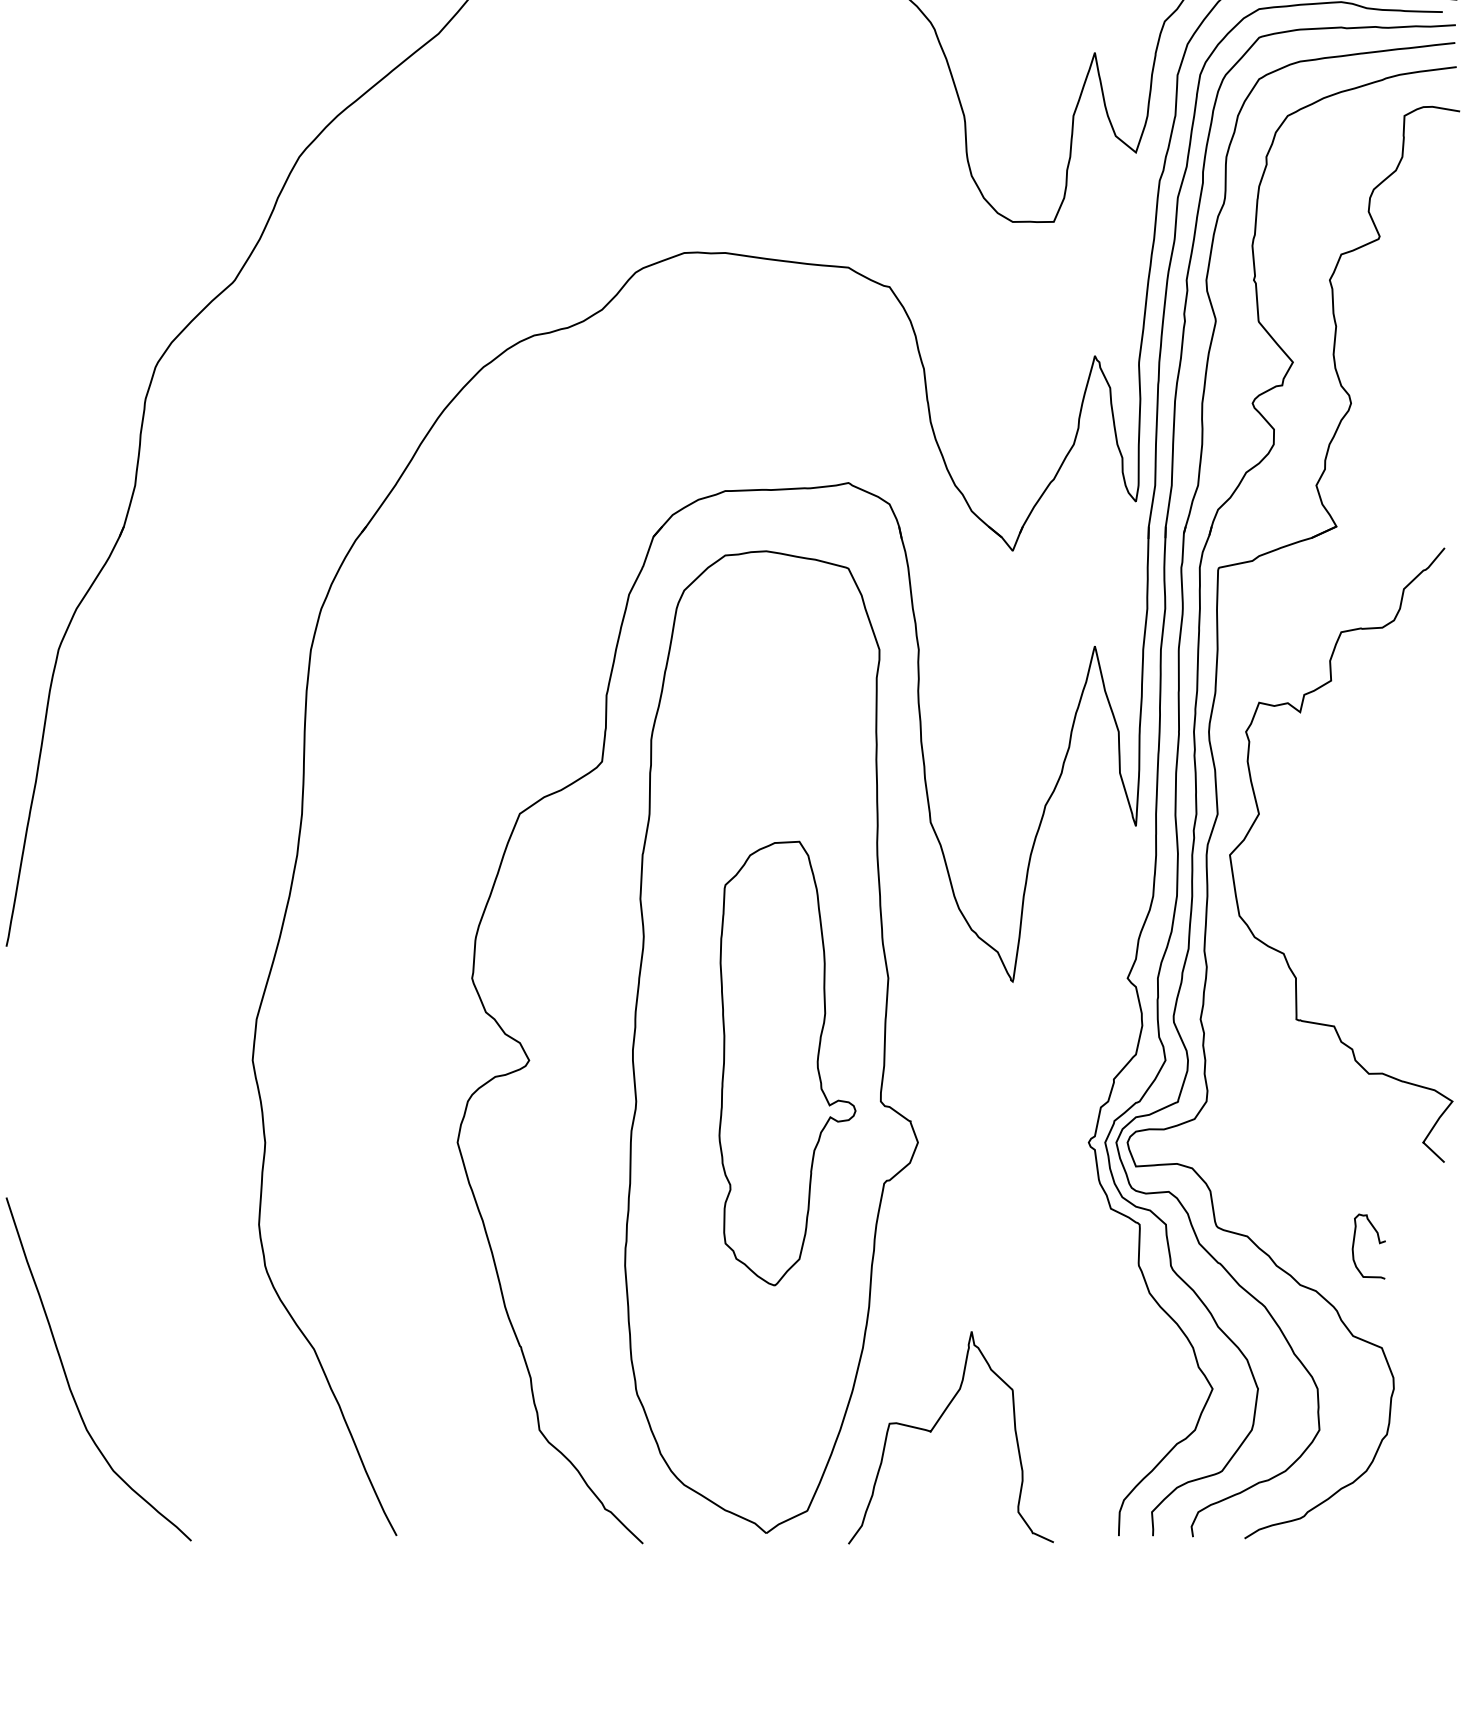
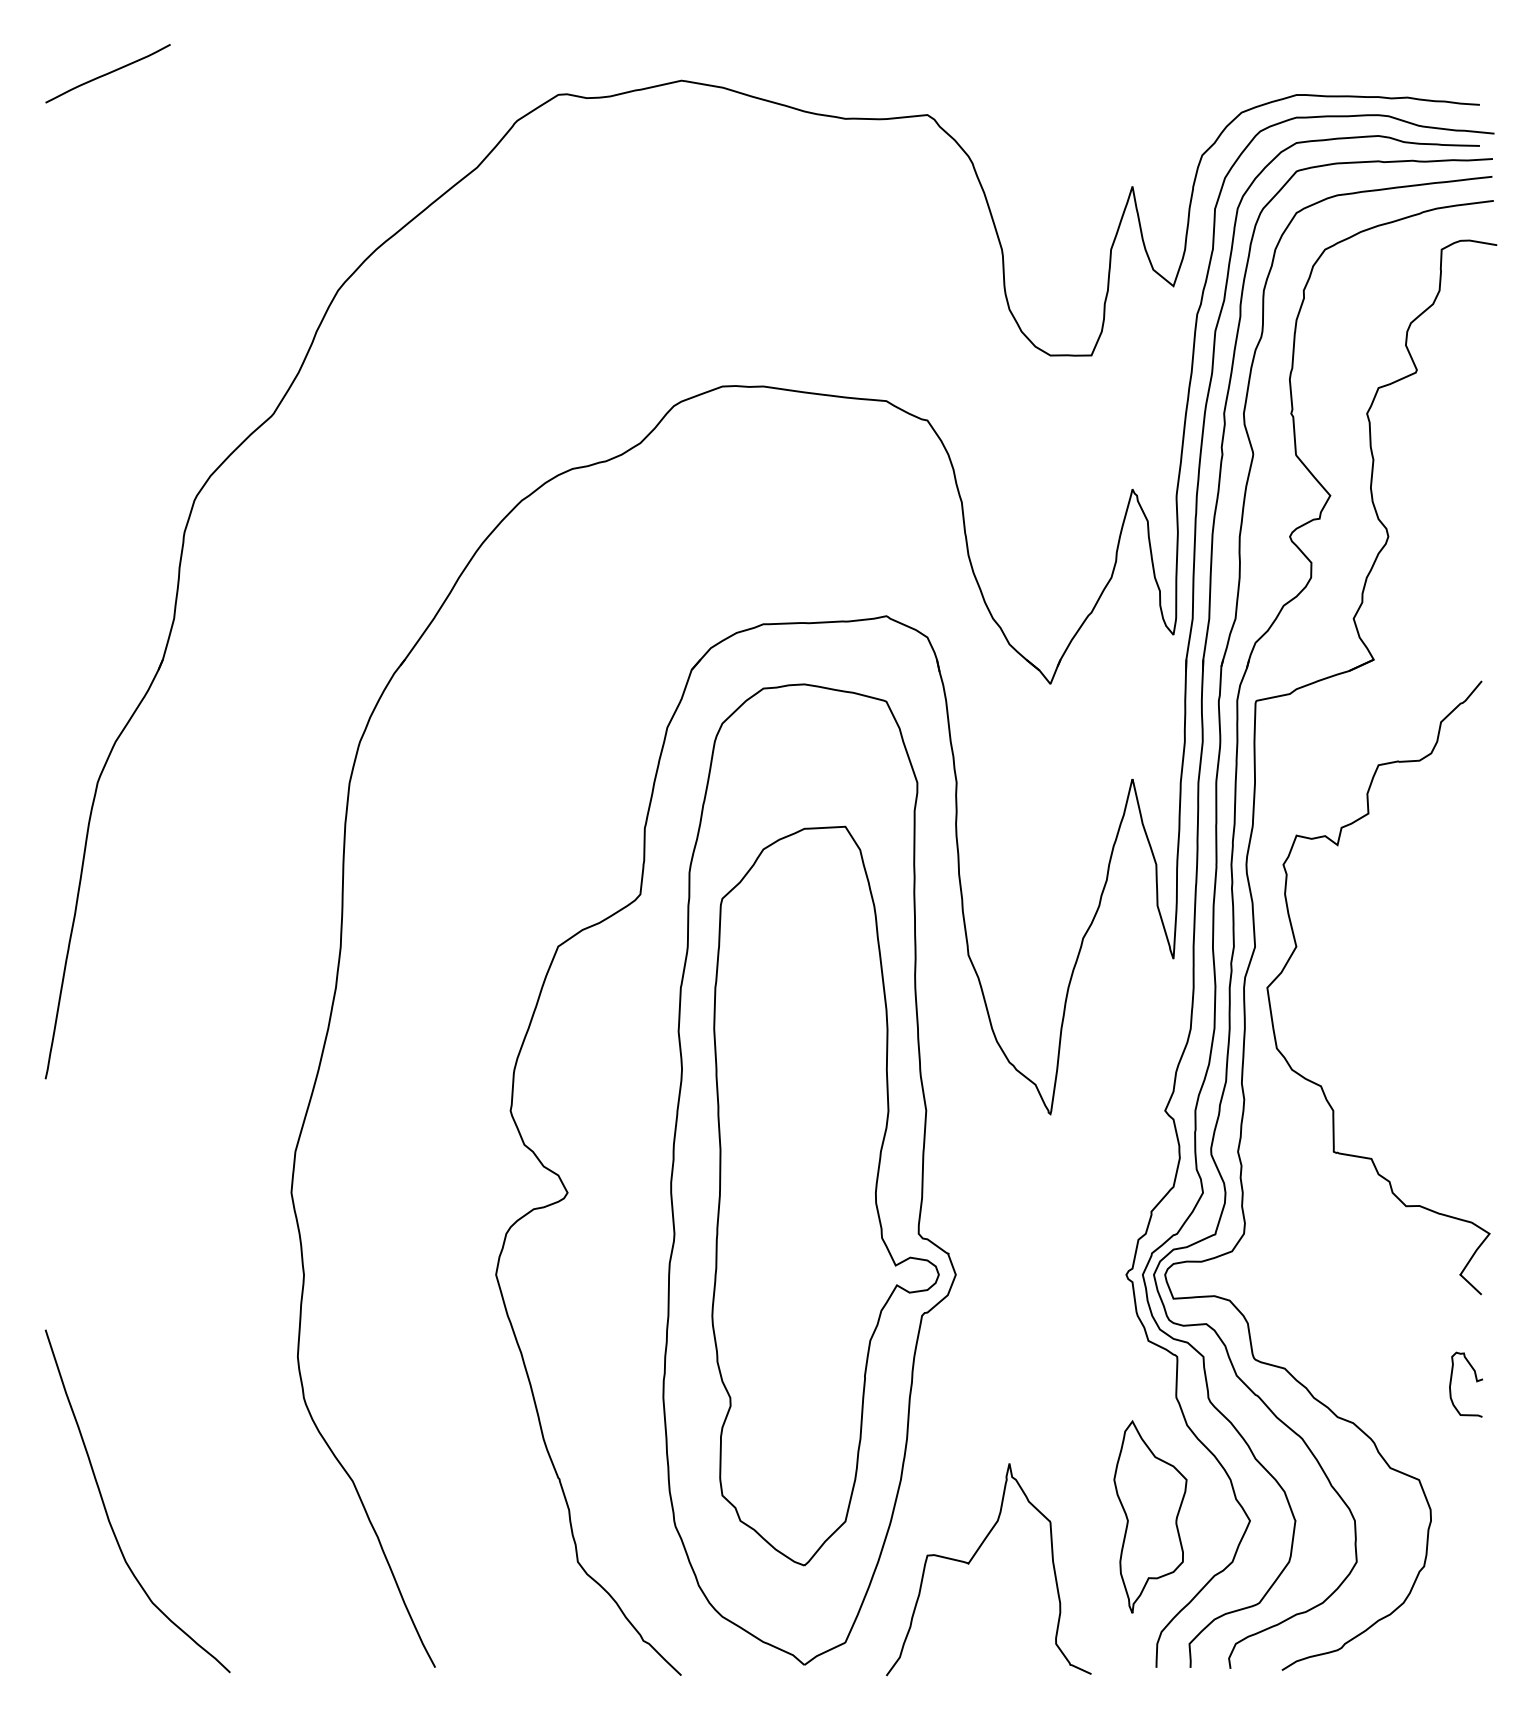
part: (787, 1063) -> (825, 1195), size x1.67
curve: (1378, 1241) -> (1475, 1379), moved
part: (1112, 1384) -> (1150, 1516), added

